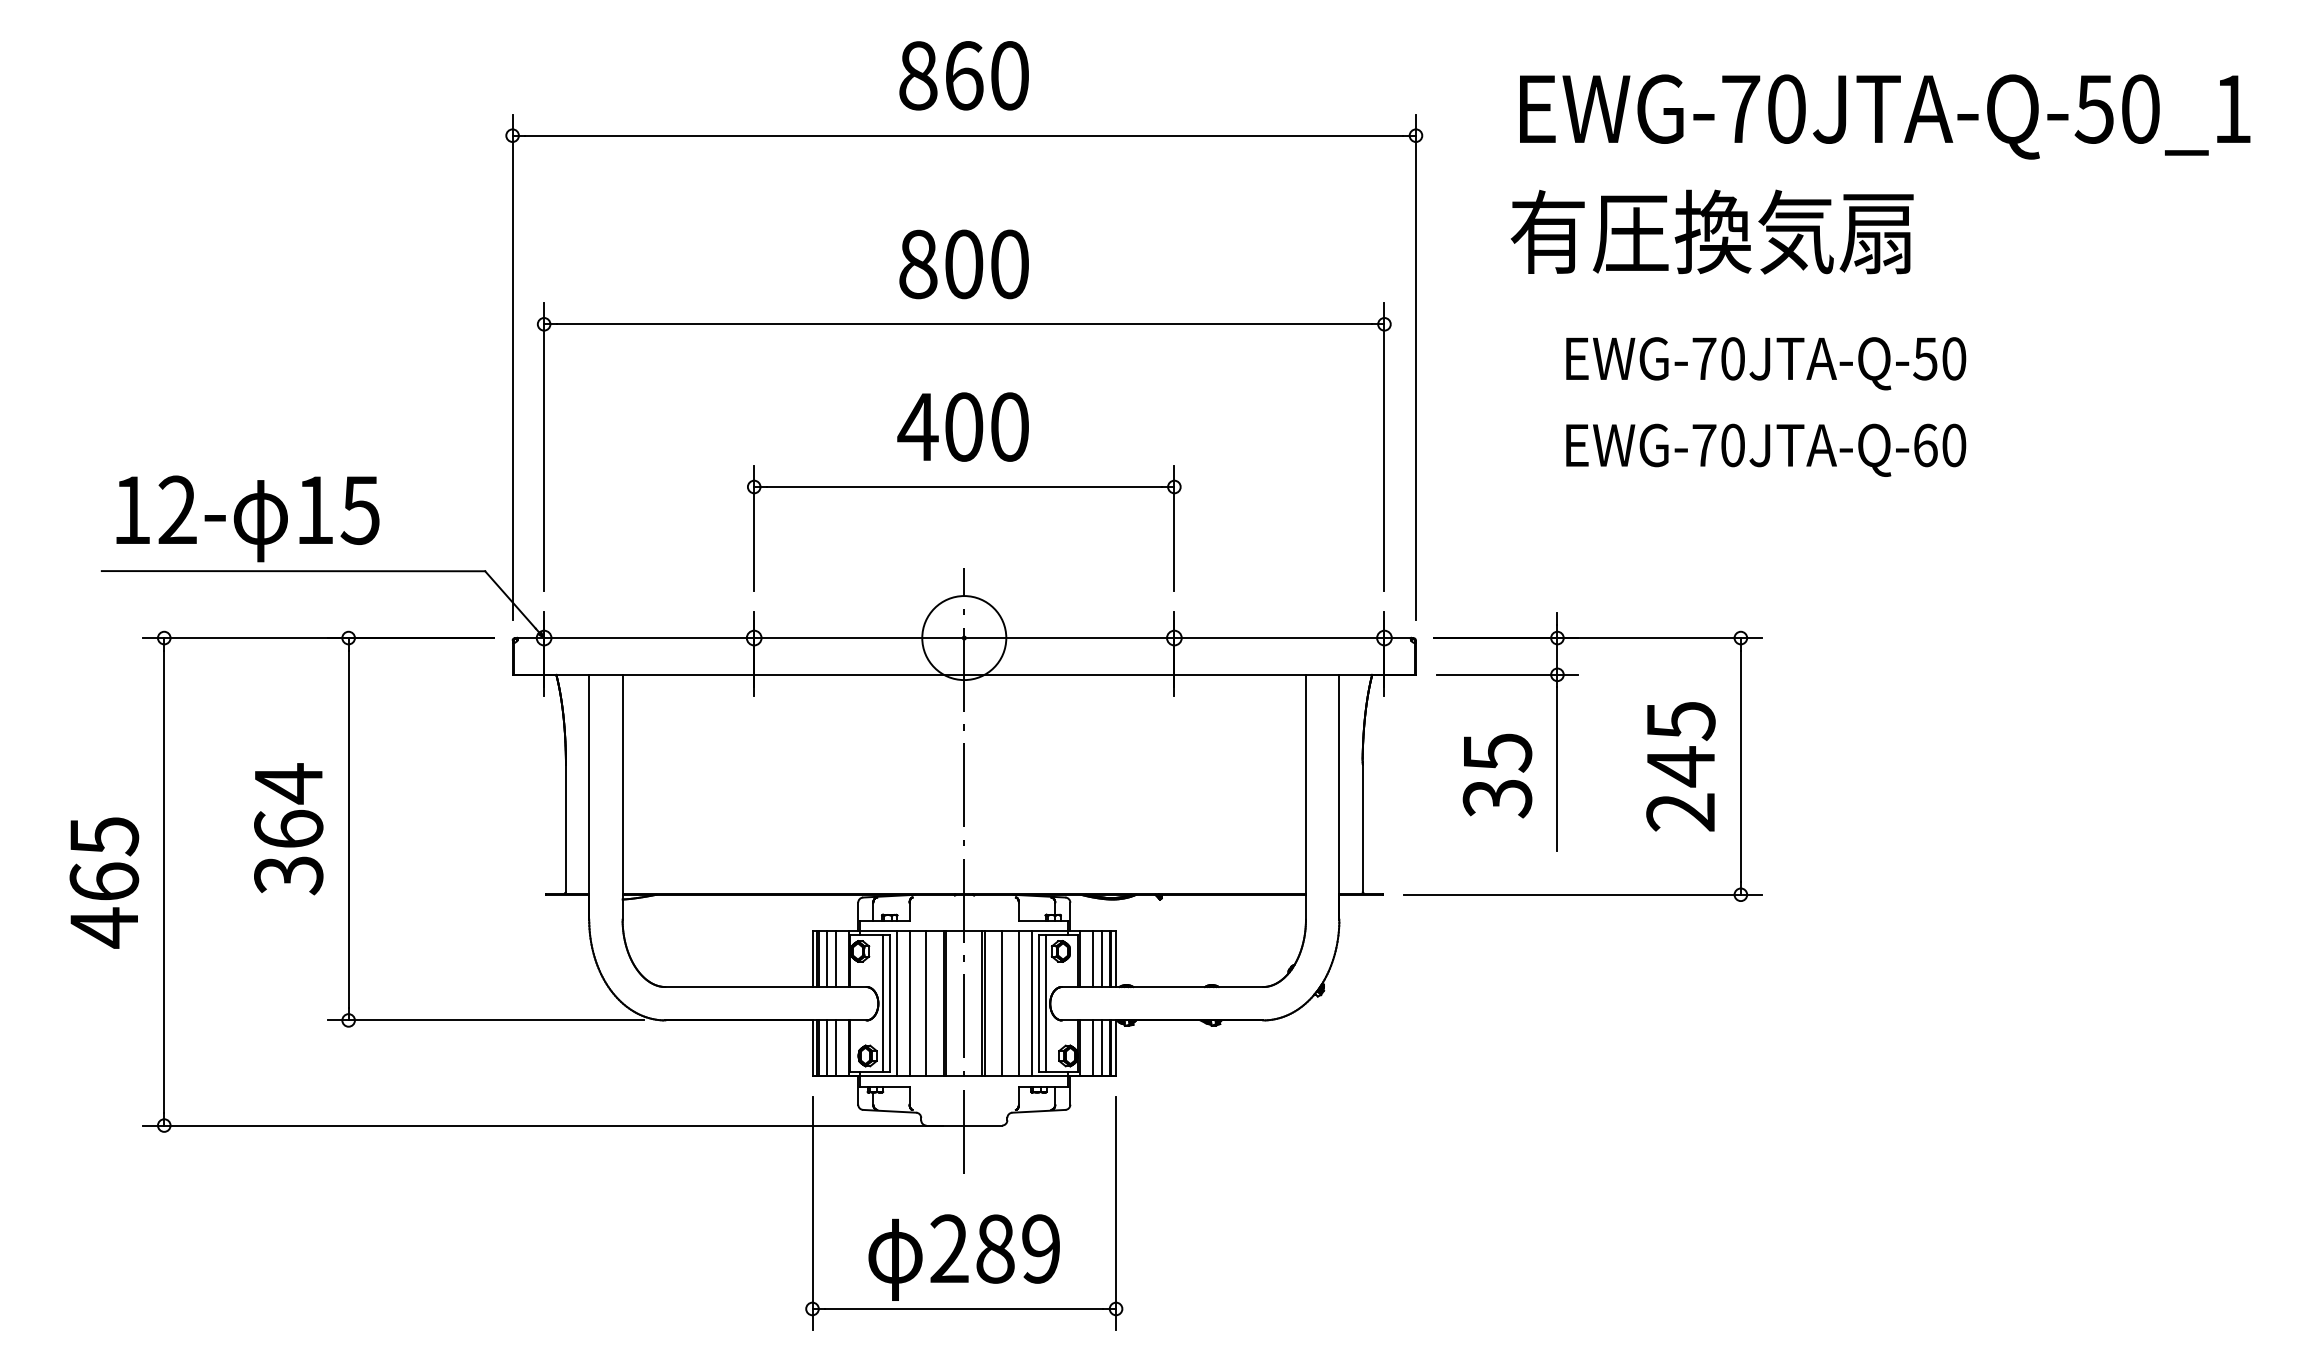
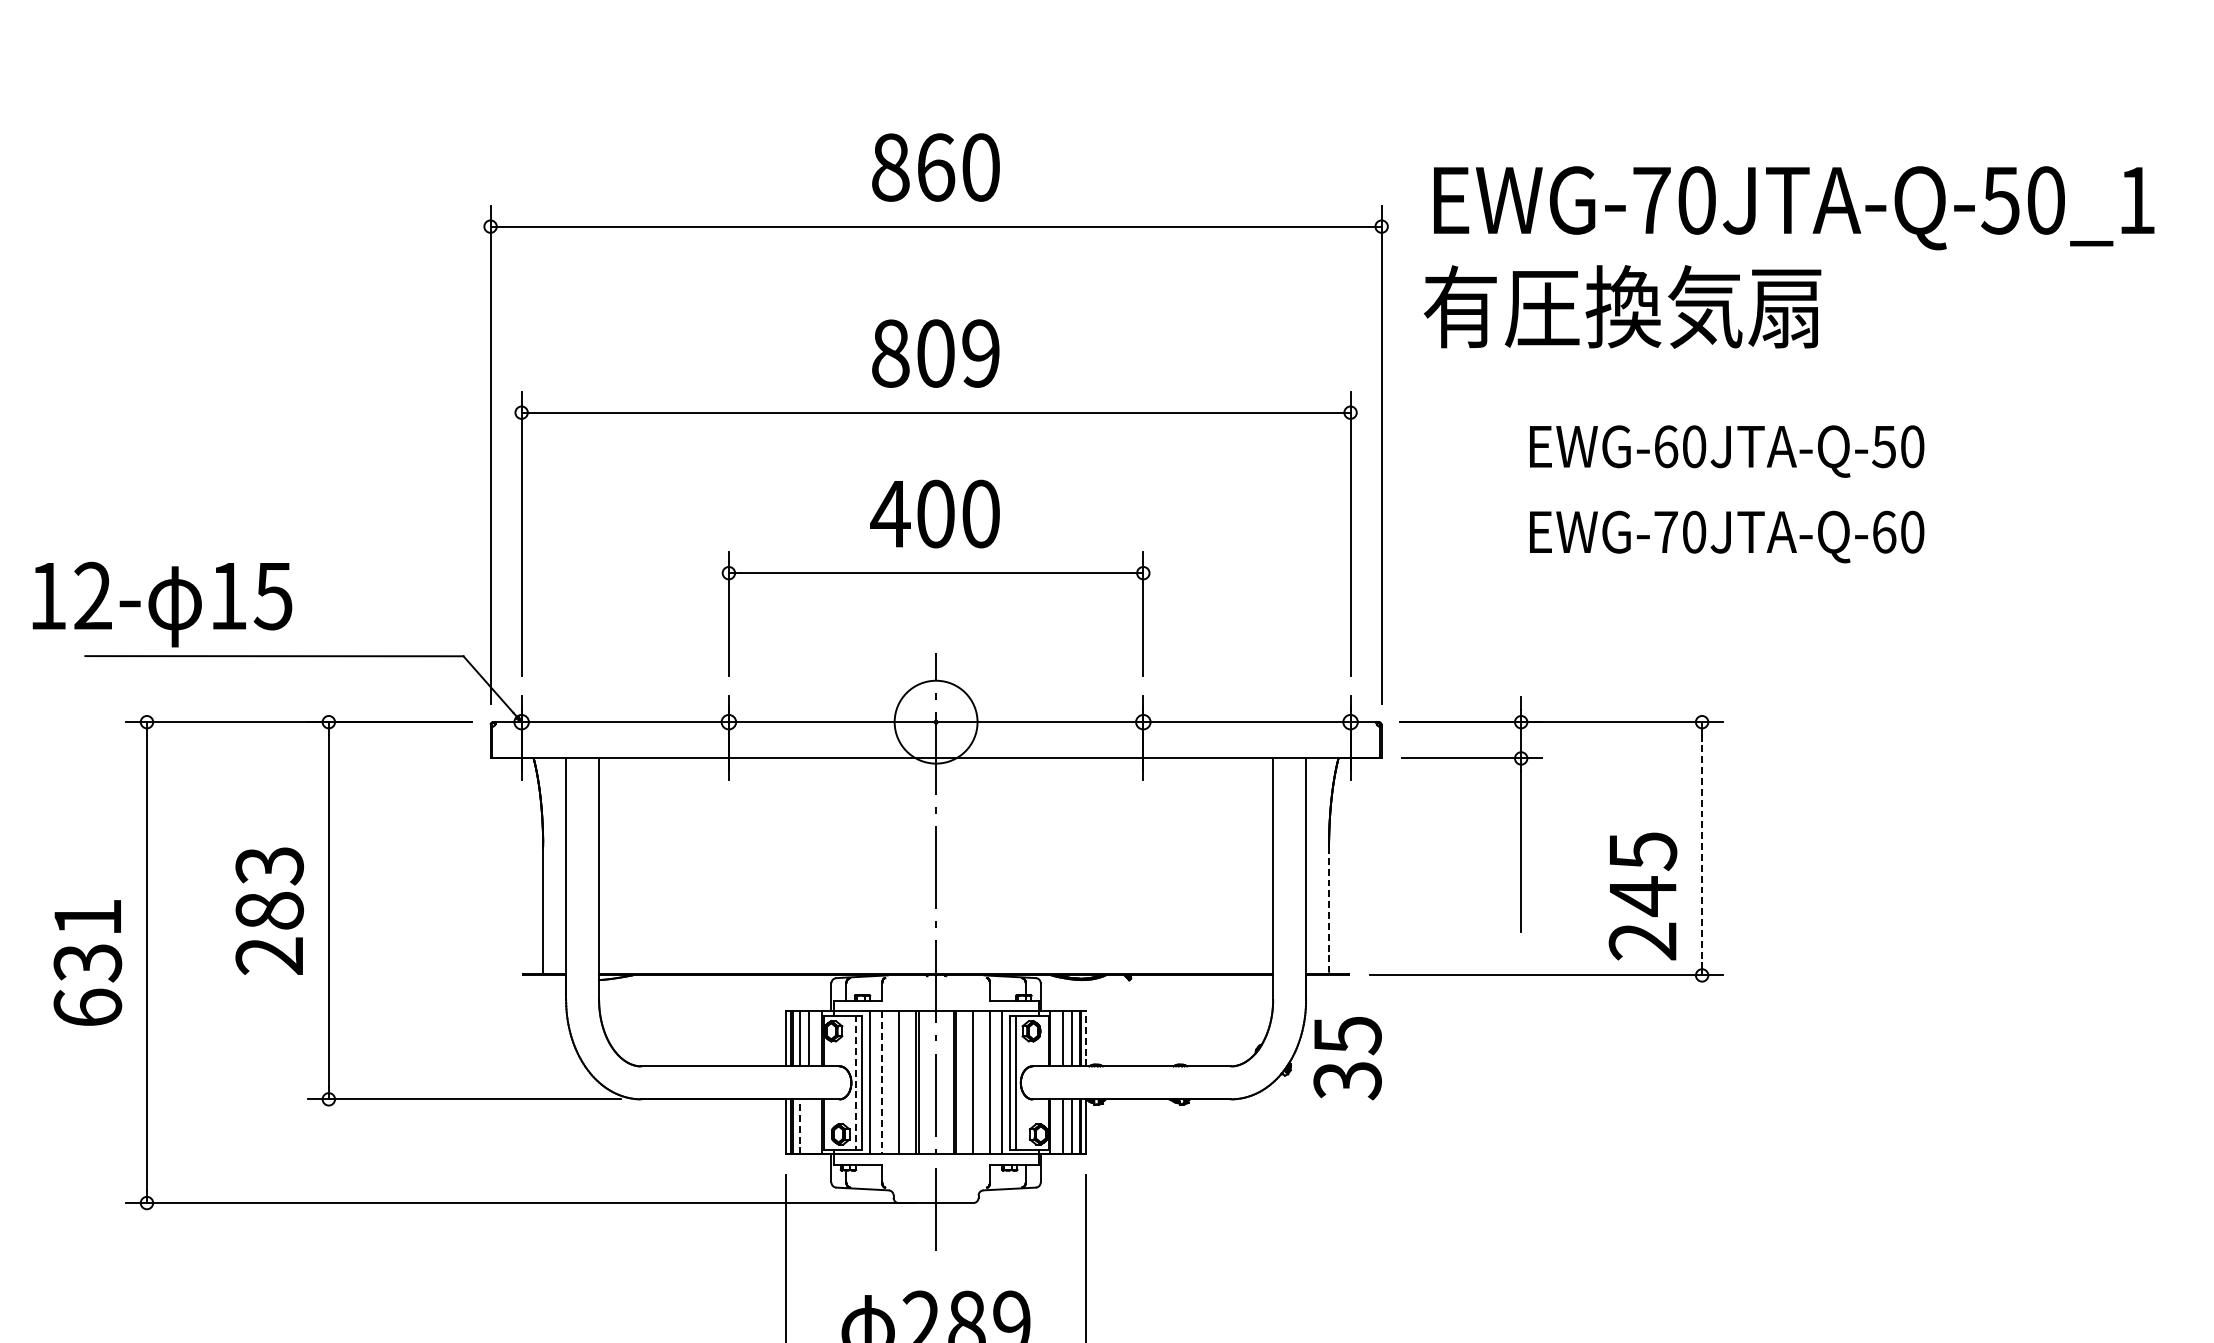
text: (1885, 116) -> (1794, 207), moved
text: (1711, 231) -> (1621, 306), moved
text: (1009, 264) -> (980, 353), 800 -> 809
text: (1704, 358) -> (1666, 446), EWG-70JTA-Q-50 -> EWG-60JTA-Q-50
text: (247, 518) -> (161, 604), moved
text: (1680, 766) -> (1642, 896), moved
line: (1740, 766) -> (1701, 848), solid -> dashed
text: (1497, 775) -> (1347, 1057), moved
line: (1362, 828) -> (1328, 910), solid -> dashed
text: (288, 829) -> (269, 911), 364 -> 283
text: (104, 882) -> (88, 963), 465 -> 631
line: (1116, 959) -> (1086, 1039), solid -> dashed
line: (882, 1004) -> (855, 1083), solid -> dashed
line: (909, 1004) -> (882, 1083), solid -> dashed
line: (826, 1048) -> (800, 1127), solid -> dashed
line: (835, 1048) -> (809, 1127), removed

